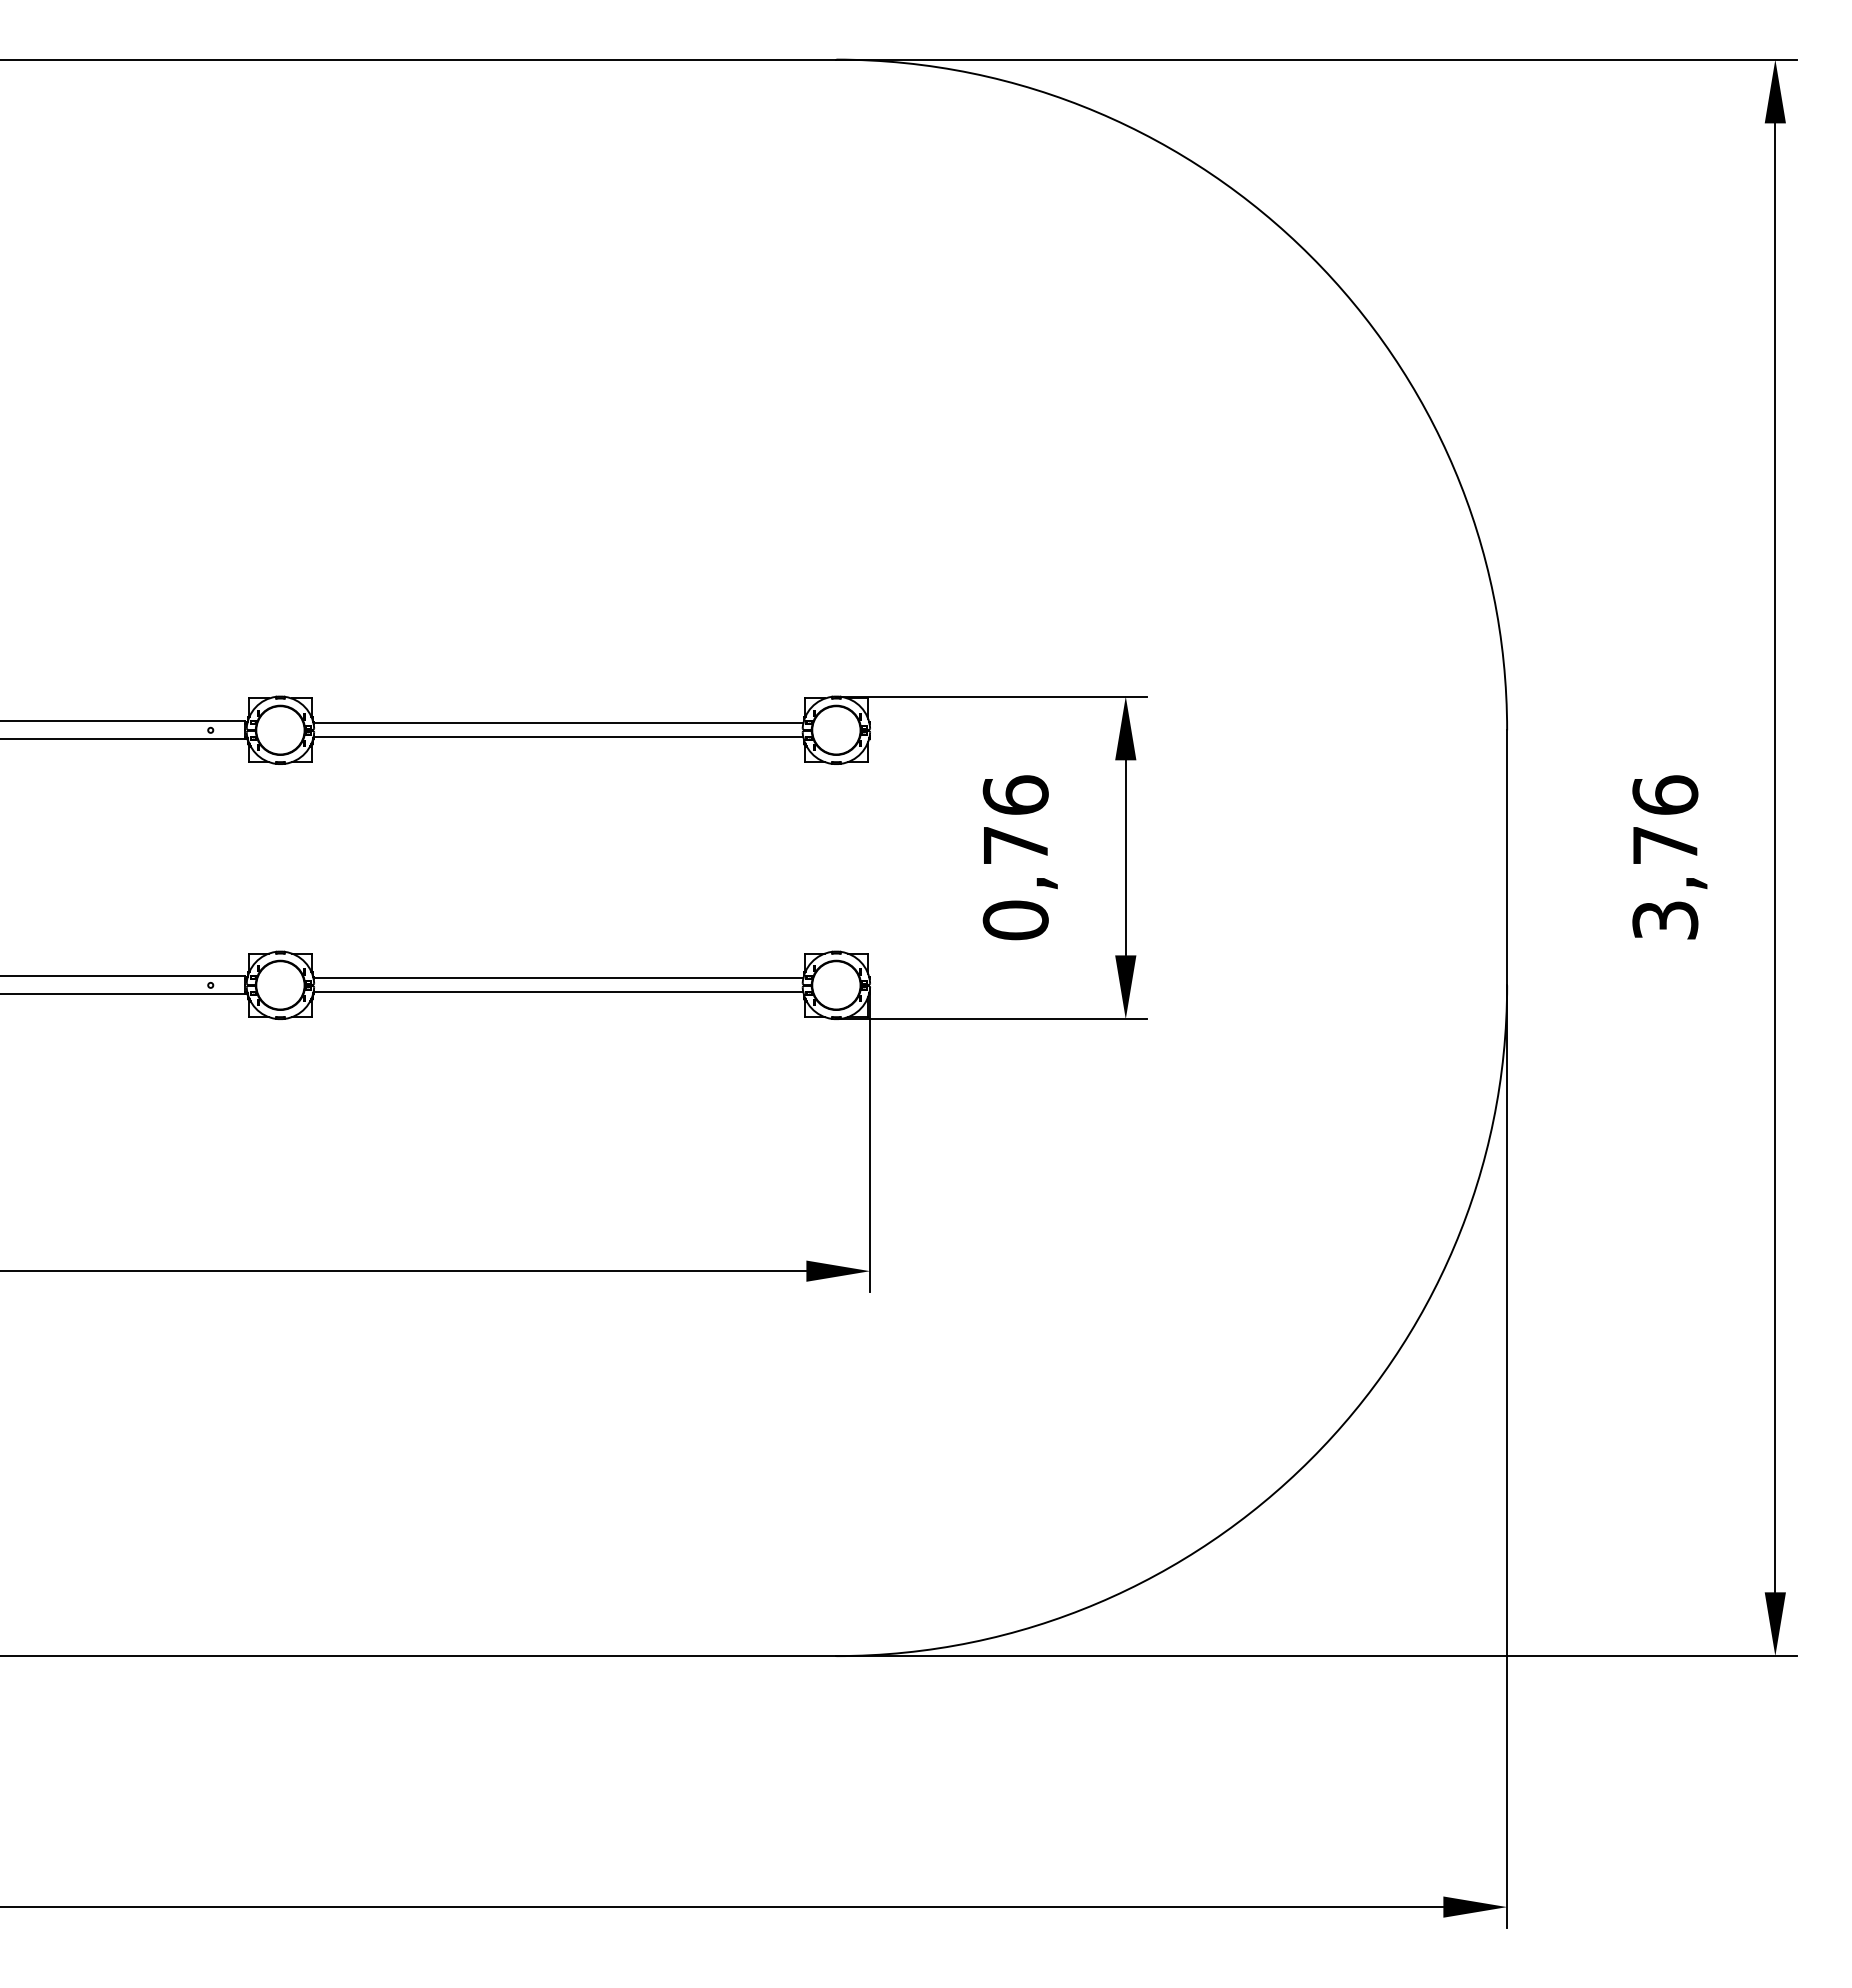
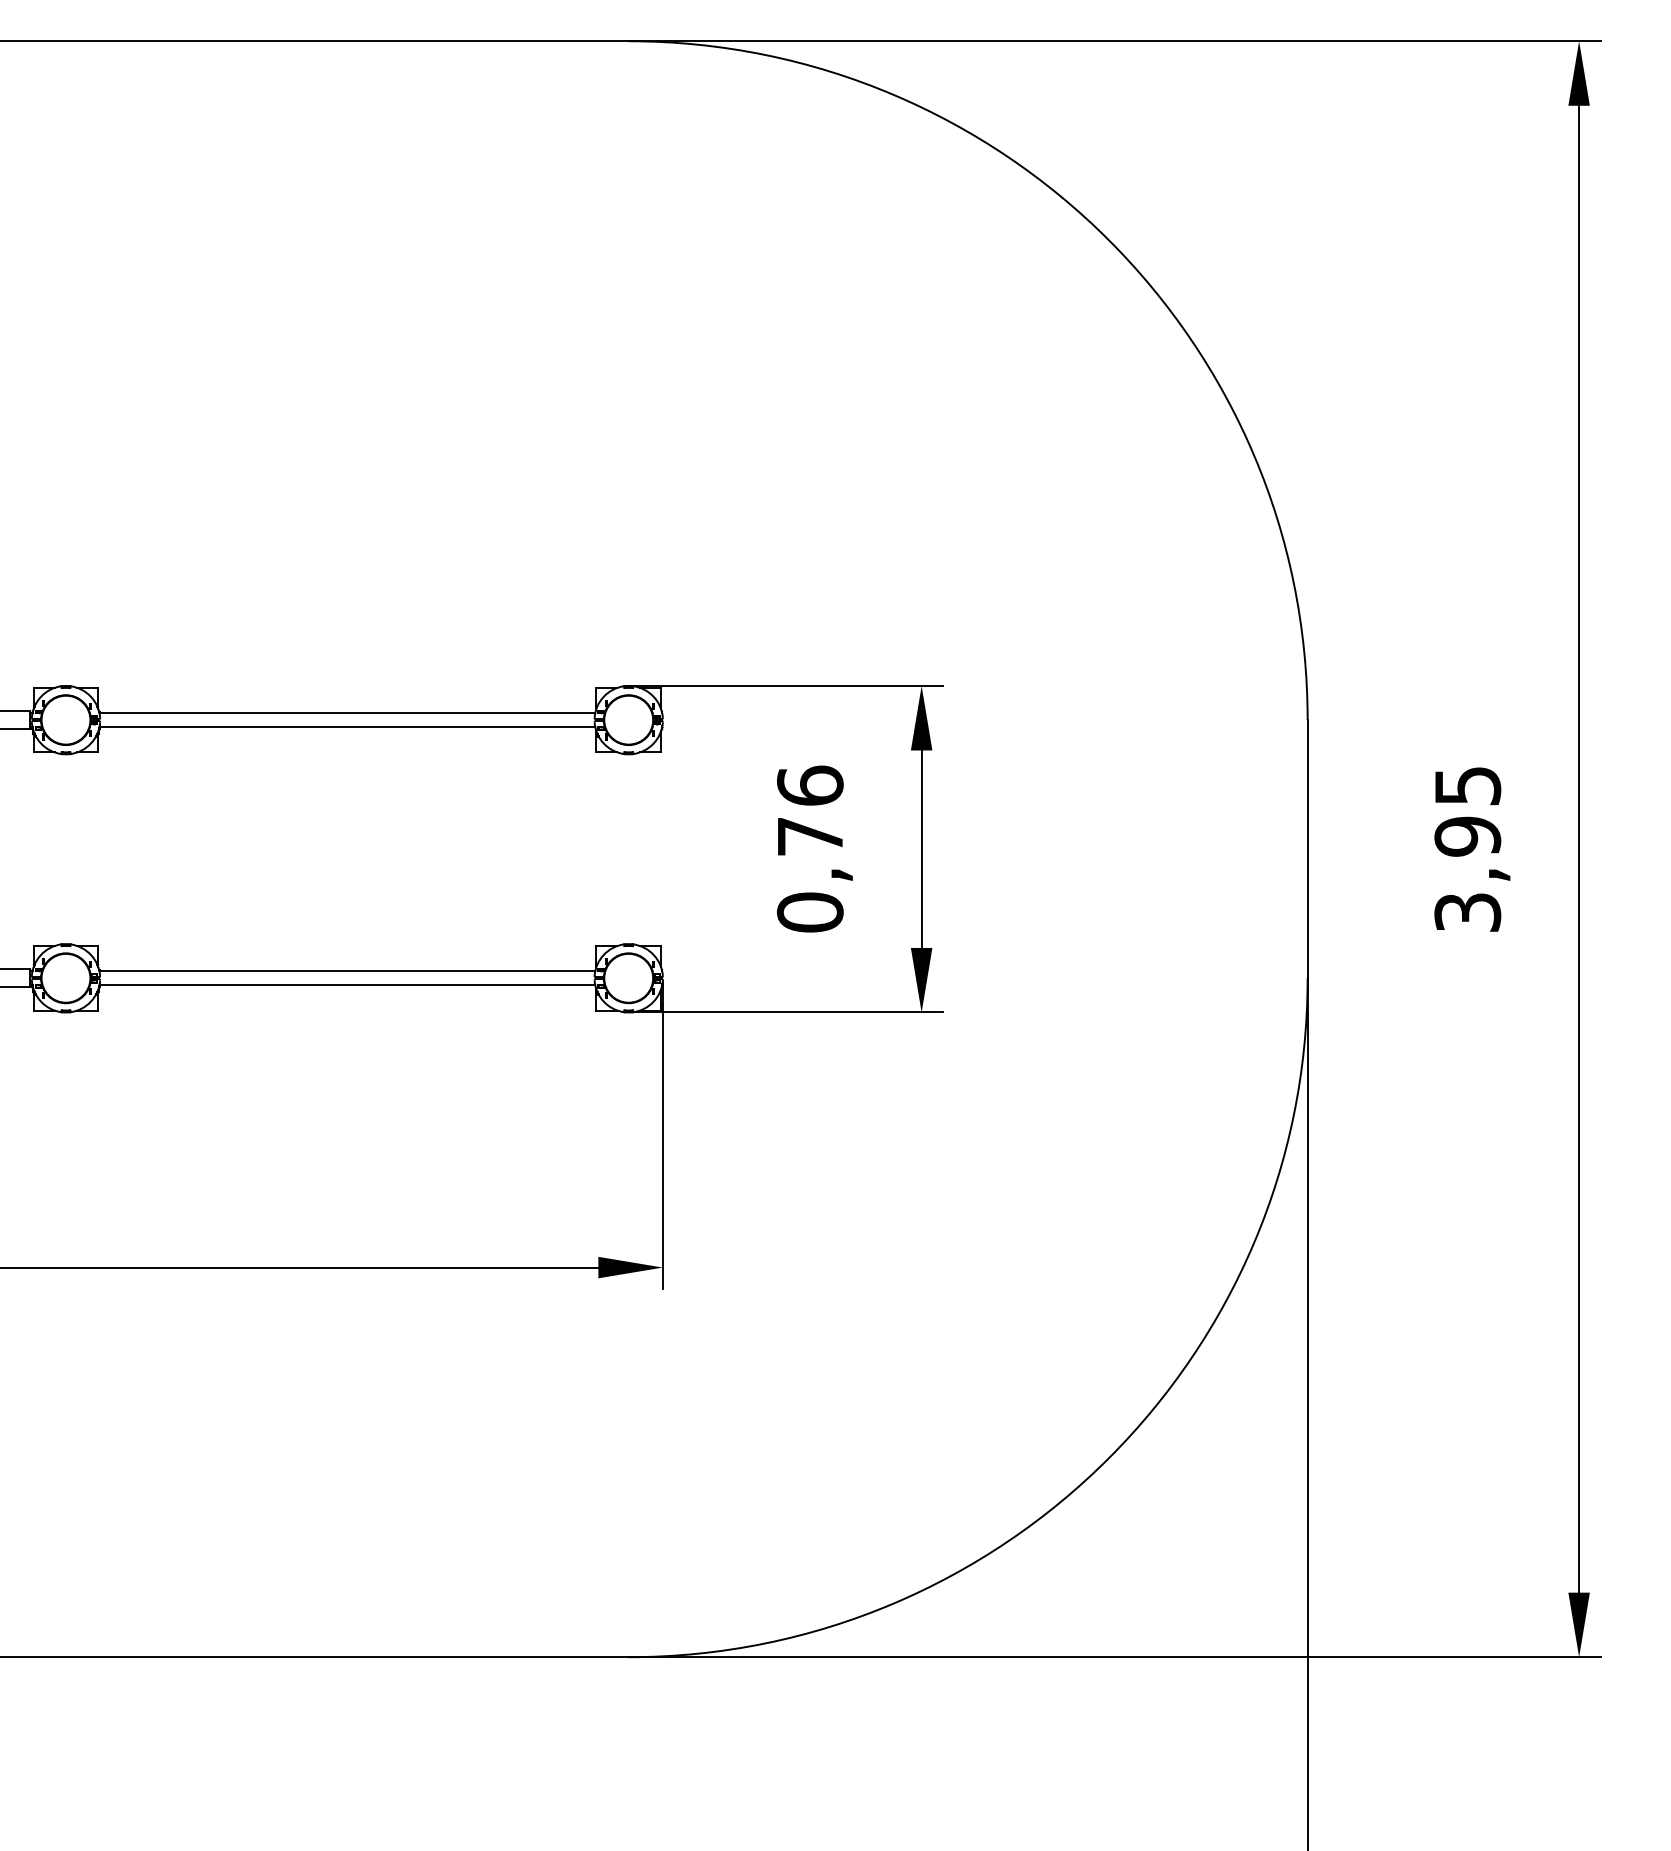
text: (1665, 820) -> (1467, 811), 3,76 -> 3,95

